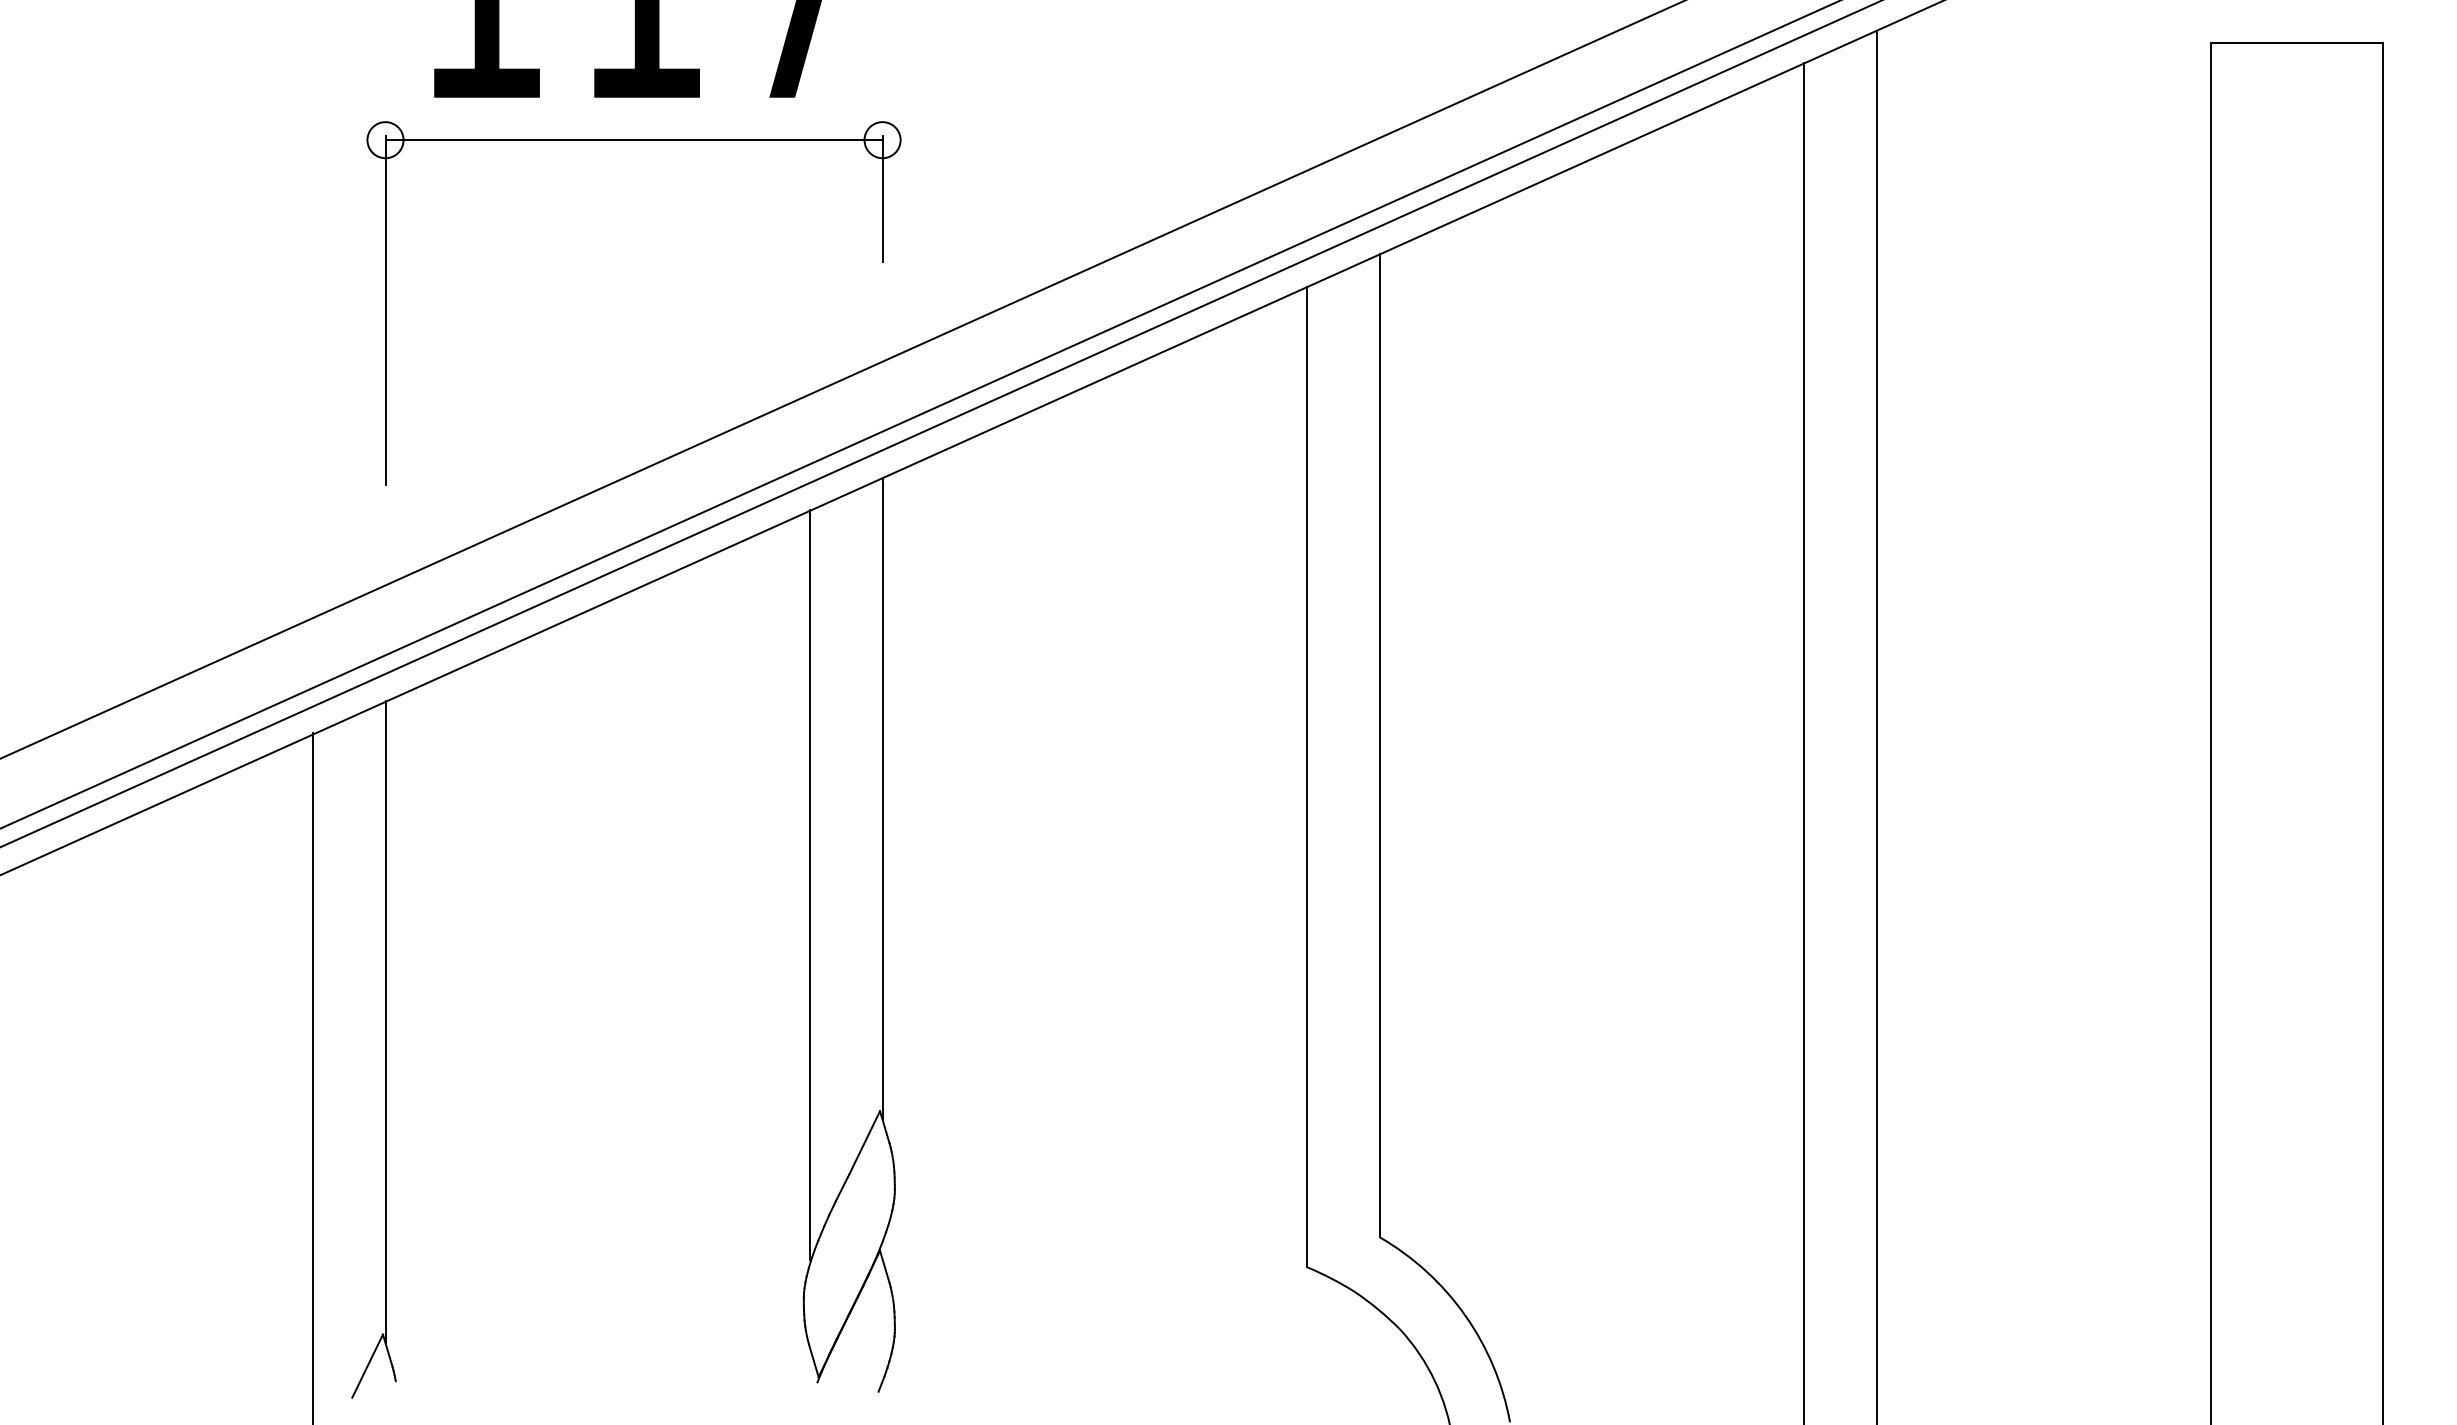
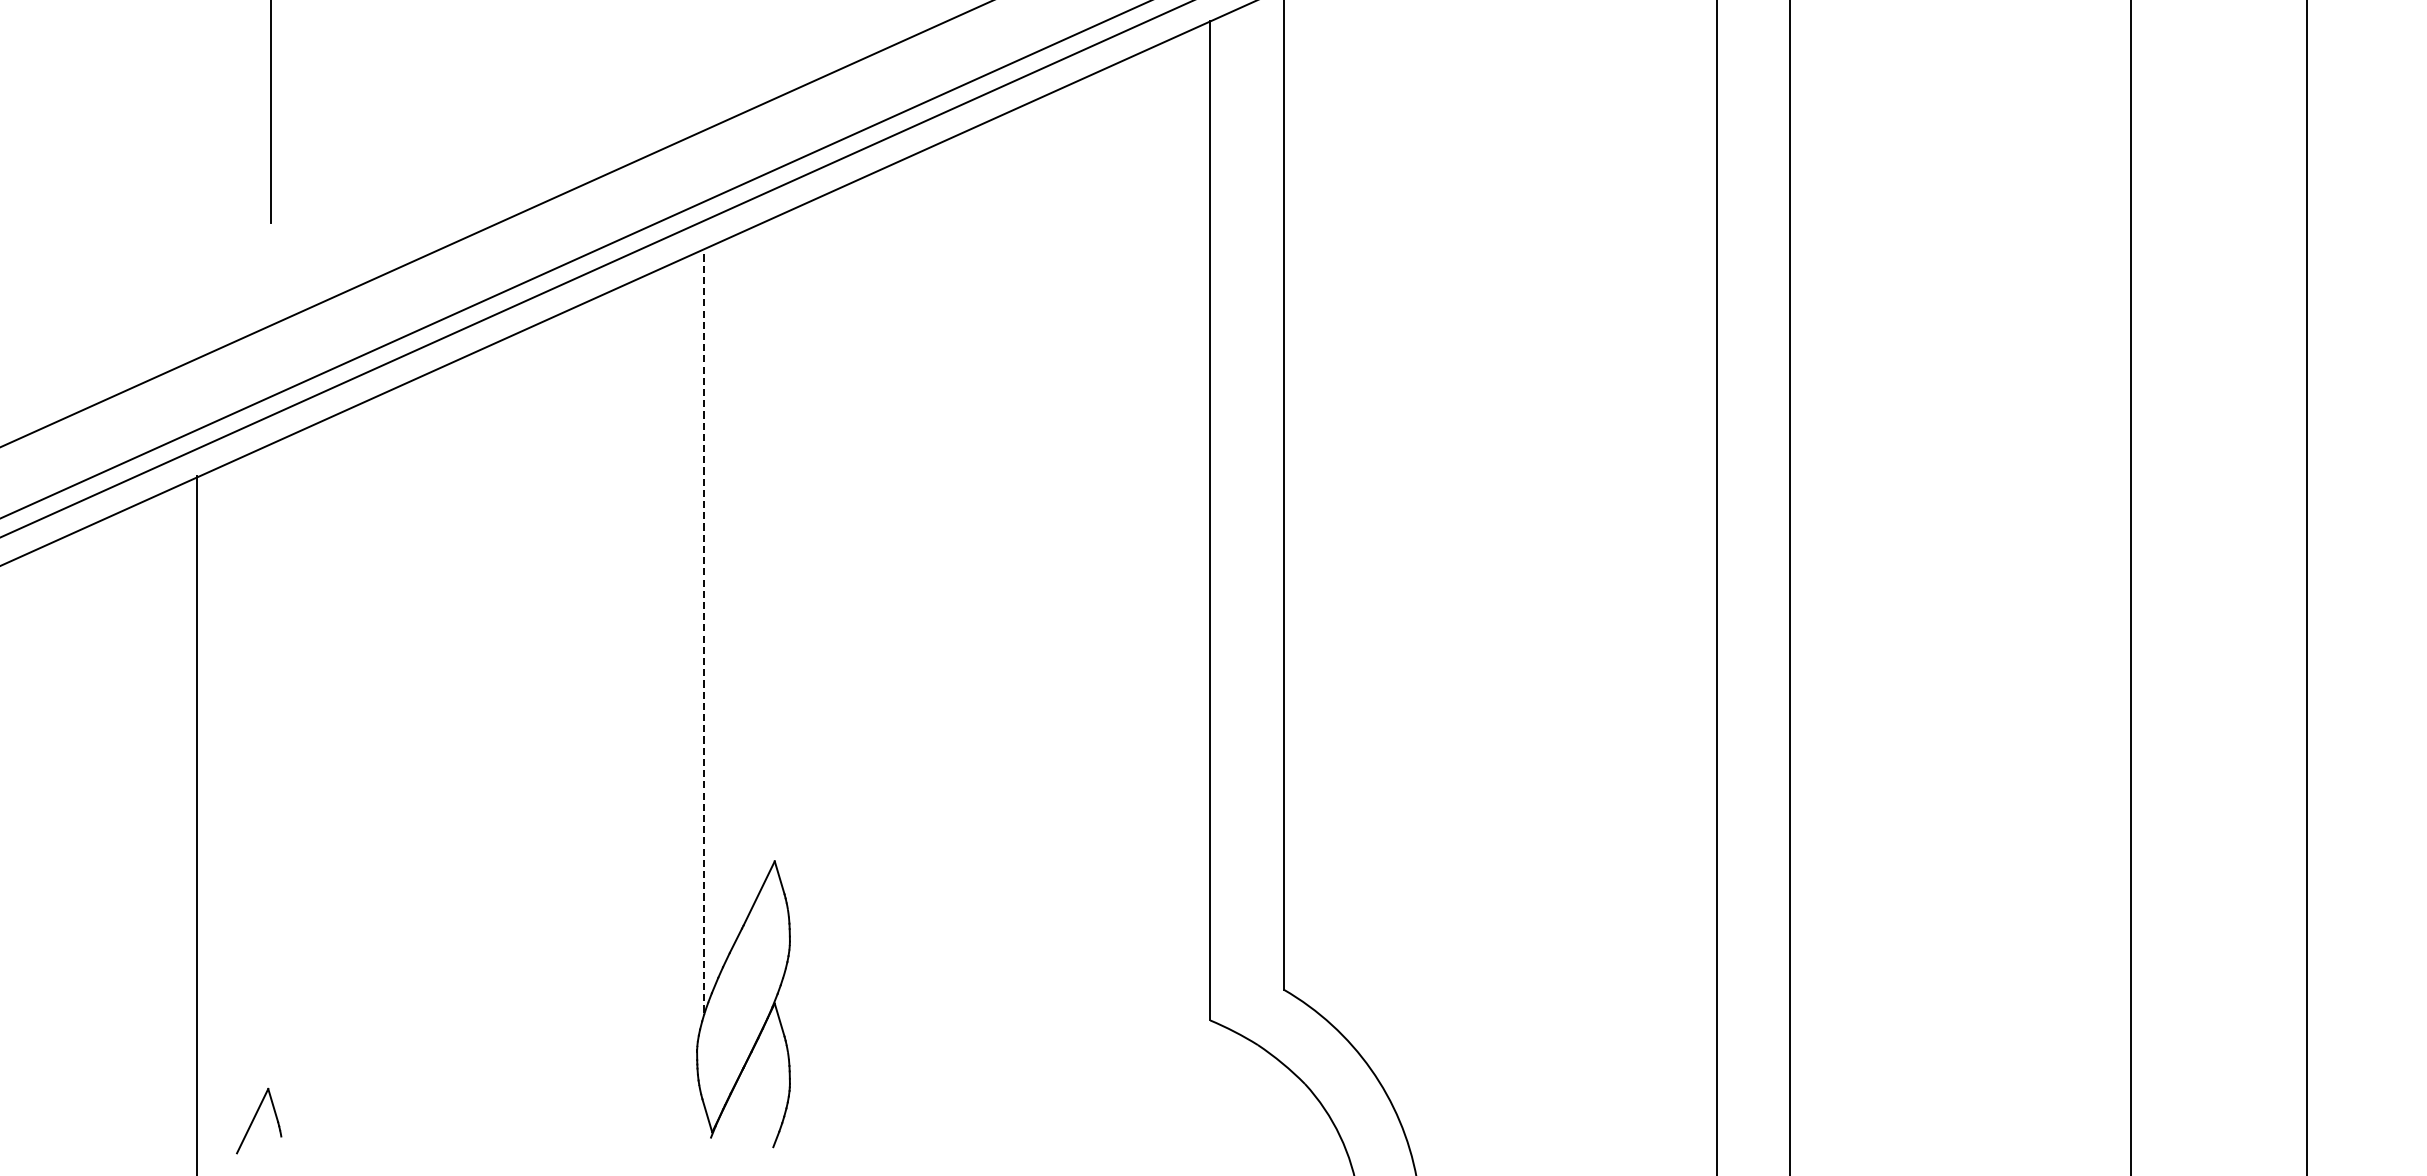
line: (882, 798) -> (777, 542), removed
line: (810, 884) -> (703, 630), solid -> dashed
line: (385, 1021) -> (270, 769), removed

